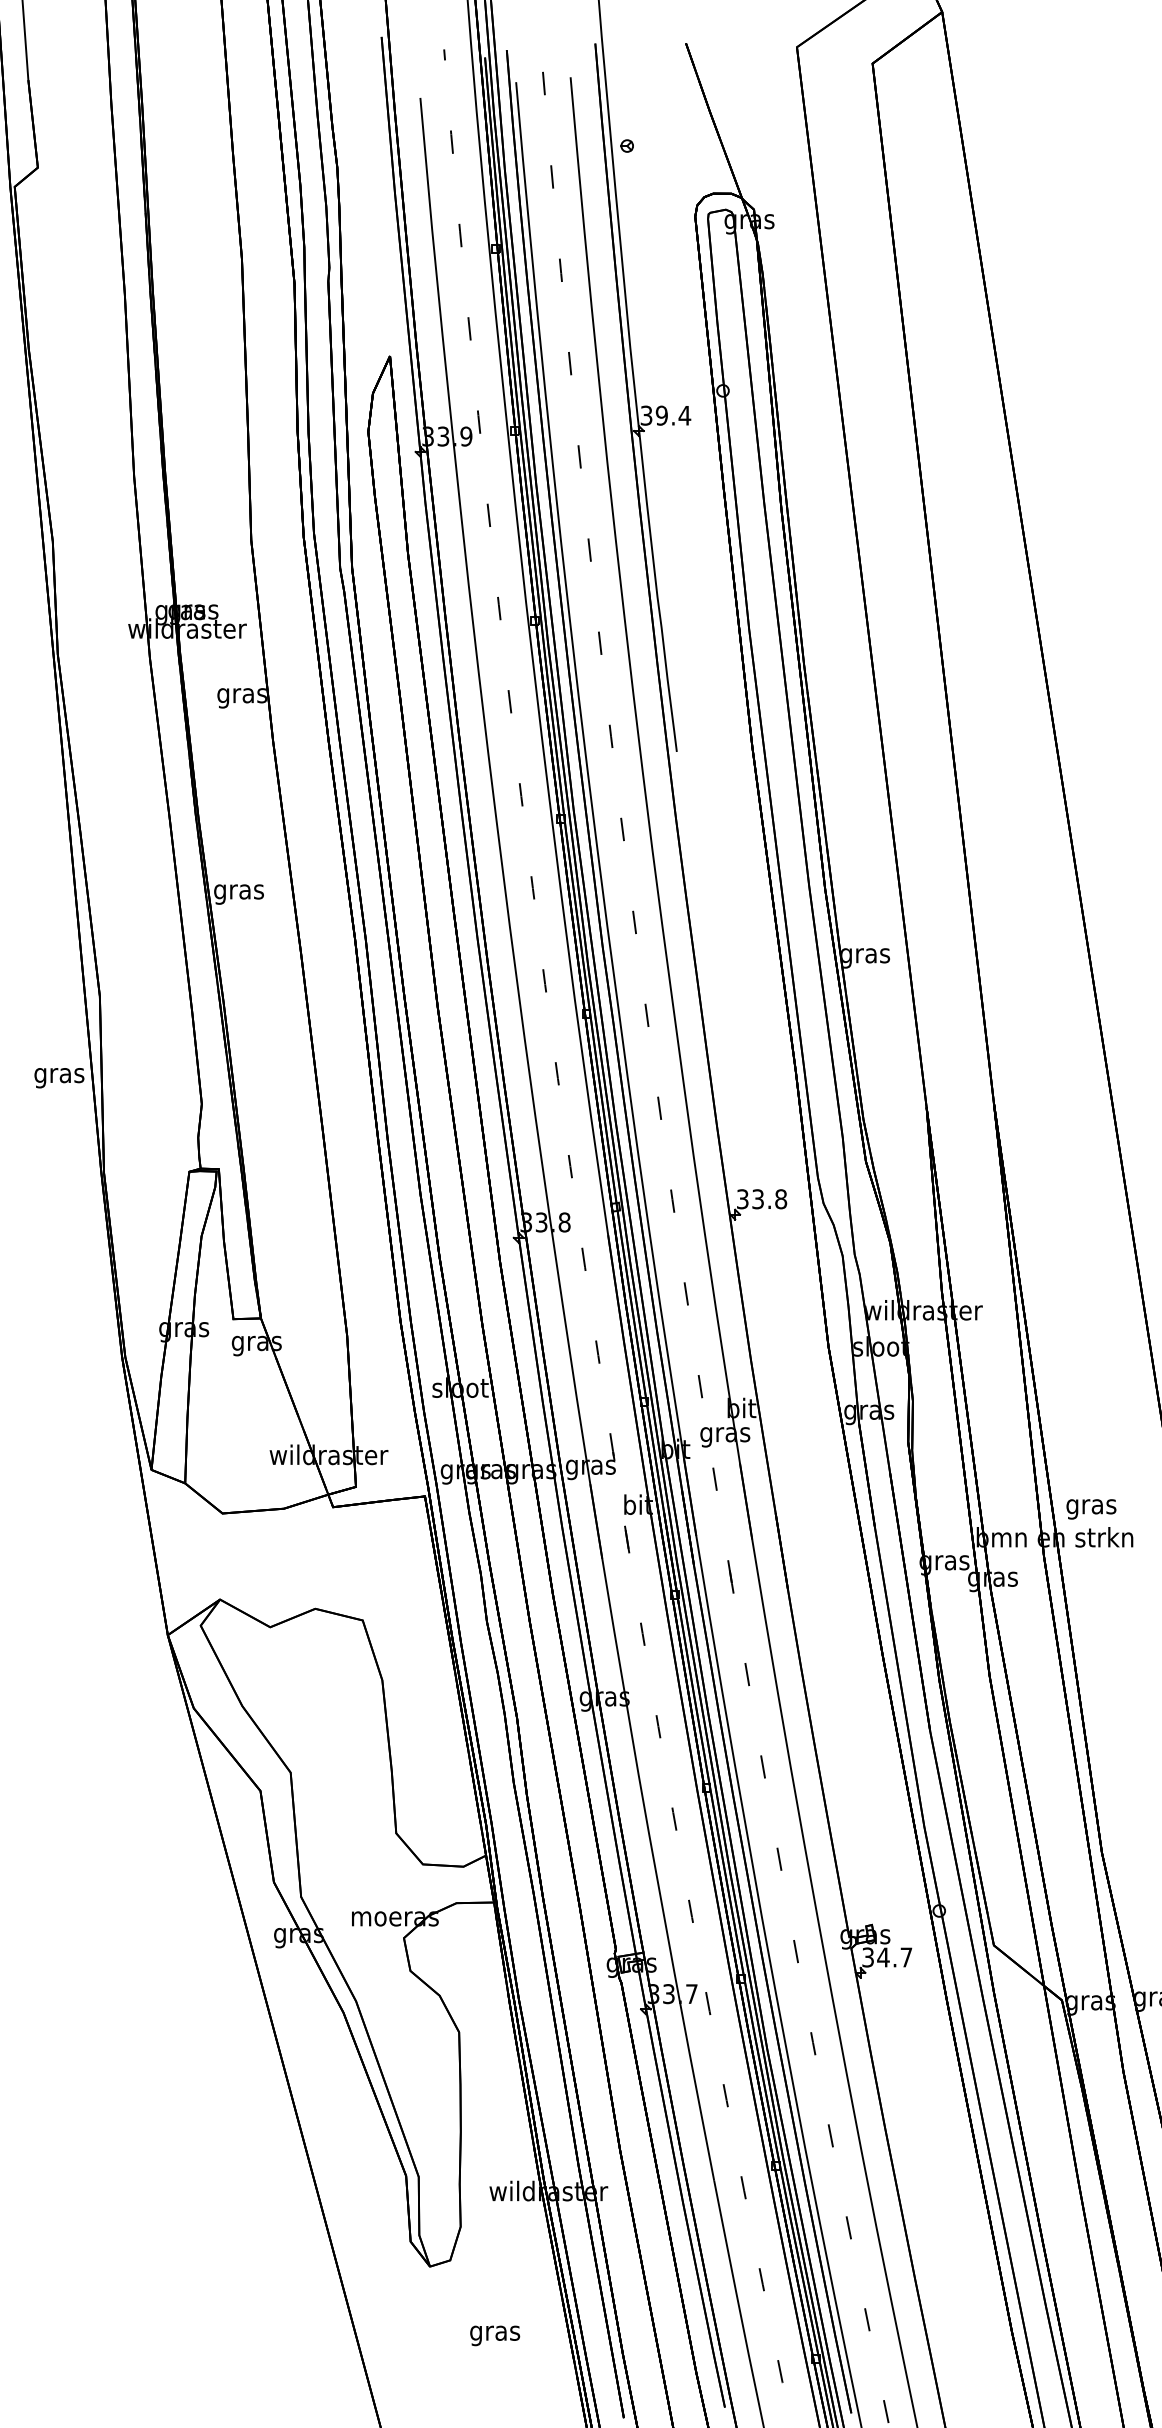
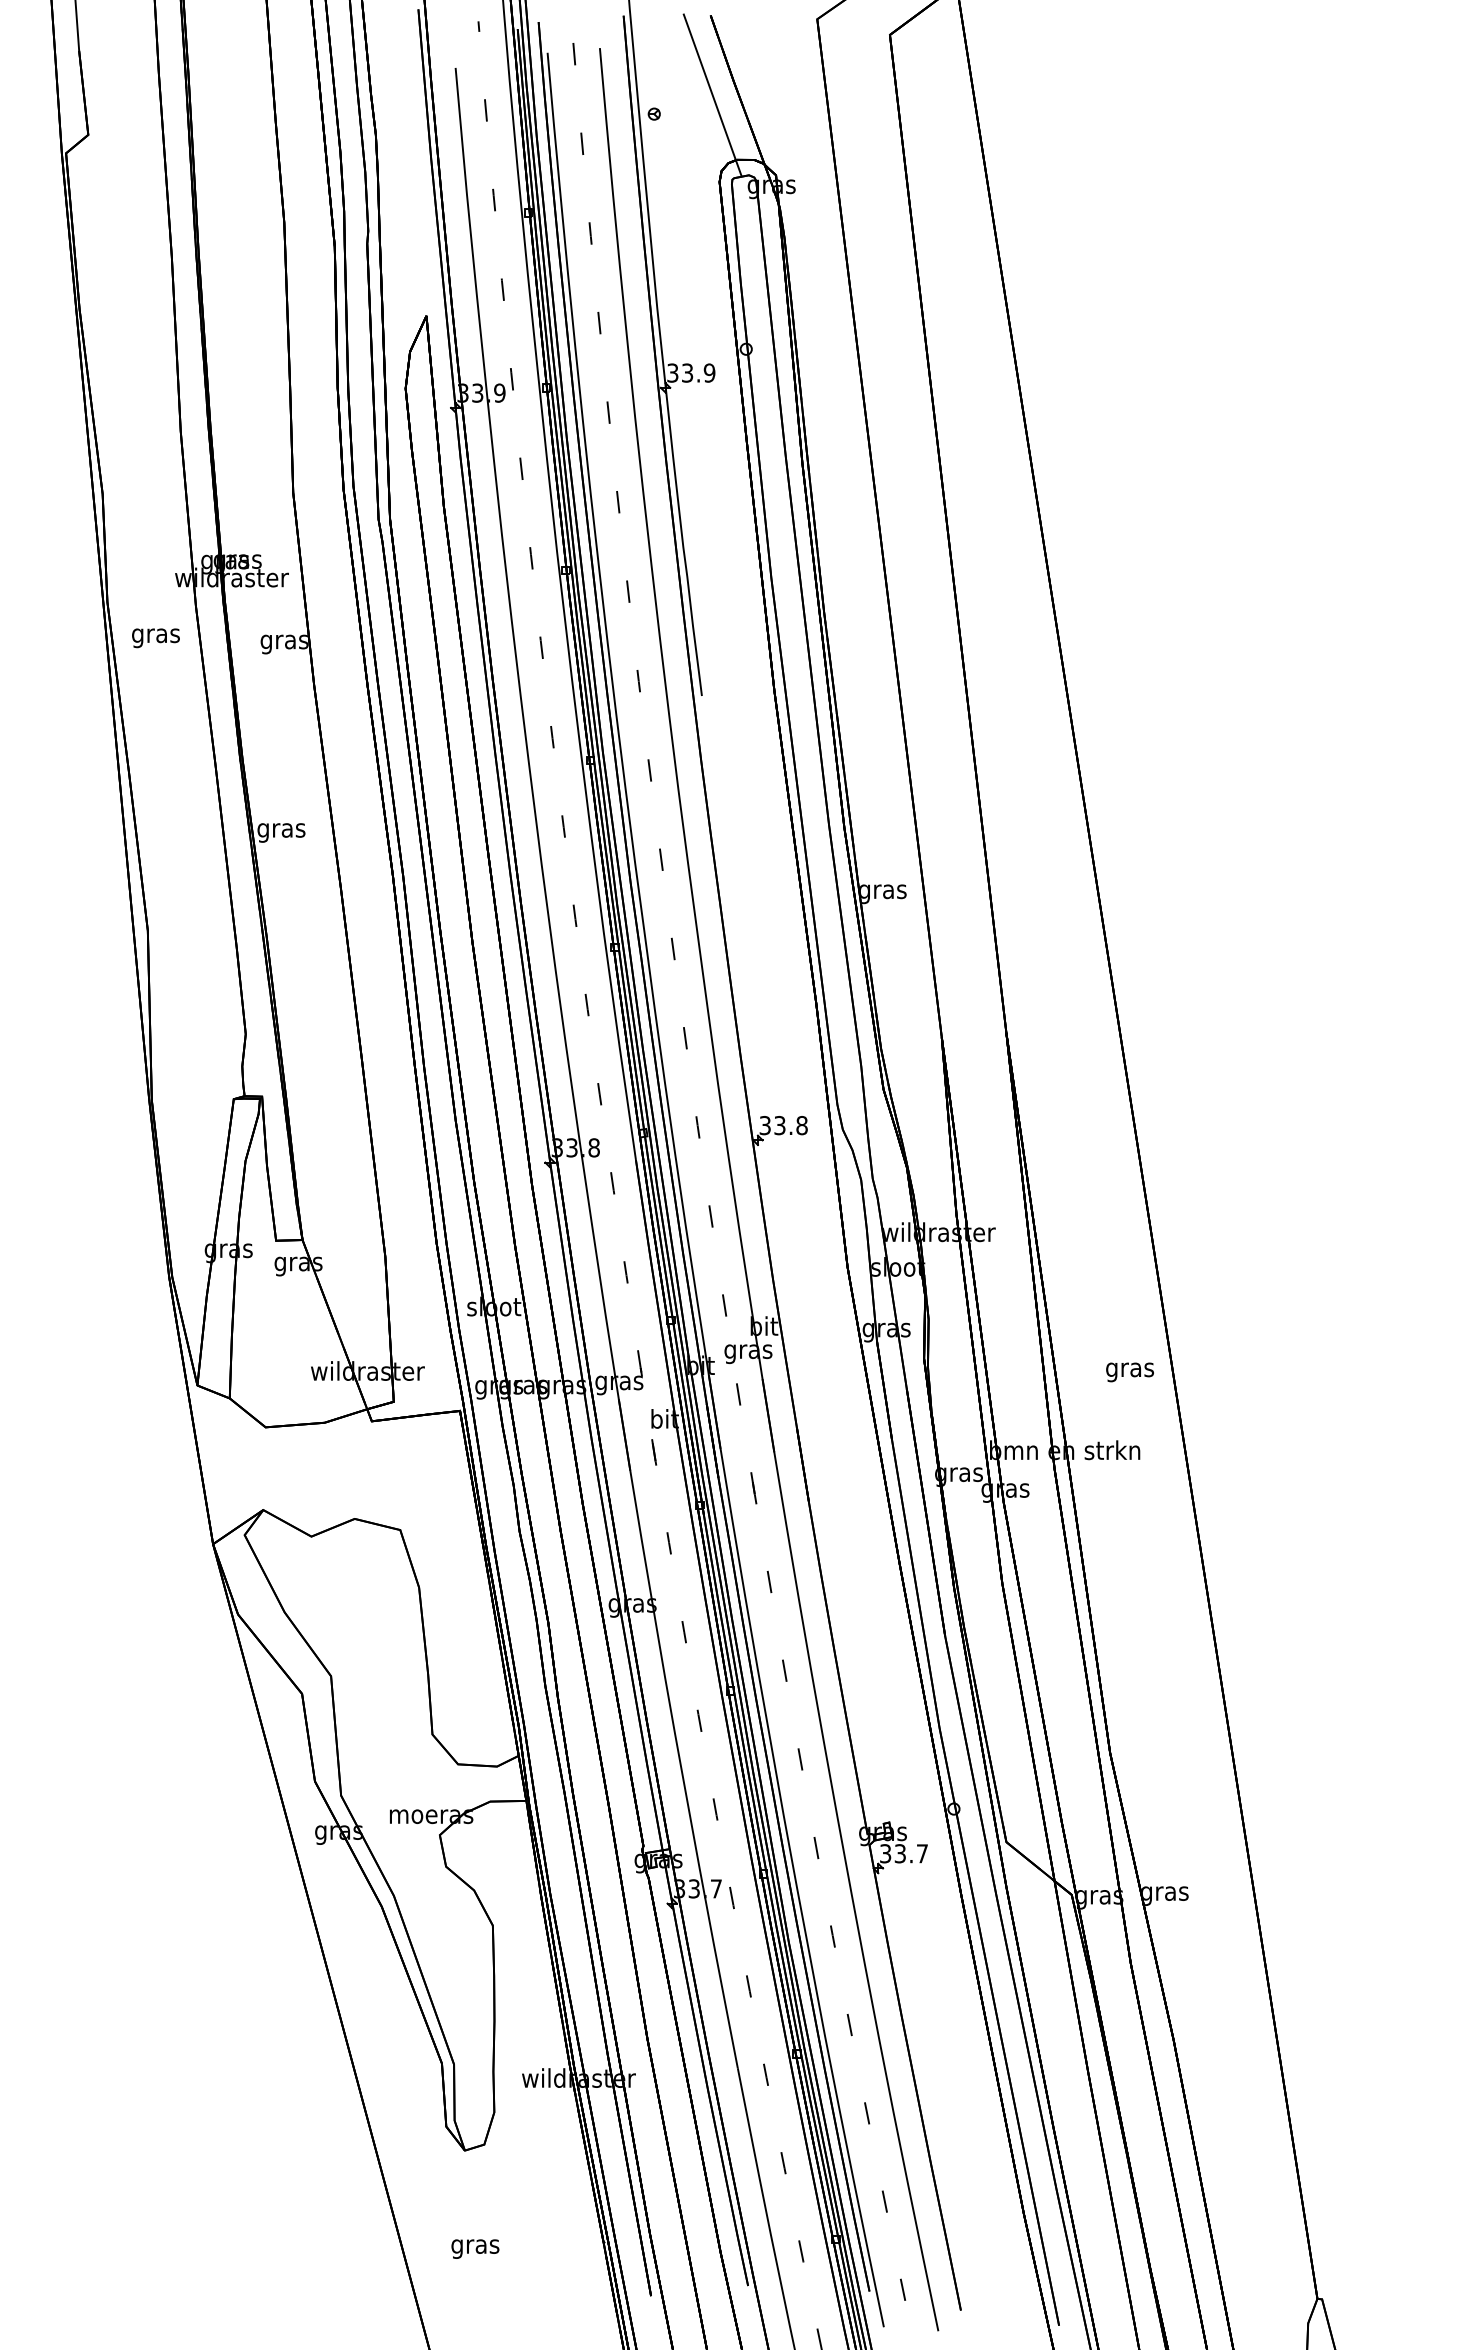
line: (687, 126) -> (712, 95), added
text: (673, 415) -> (698, 372), 39.4 -> 33.9
text: (58, 1078) -> (155, 638), moved
text: (1090, 1509) -> (1129, 1372), moved
text: (883, 1957) -> (900, 1853), 34.7 -> 33.7
text: (495, 2335) -> (475, 2248), moved

